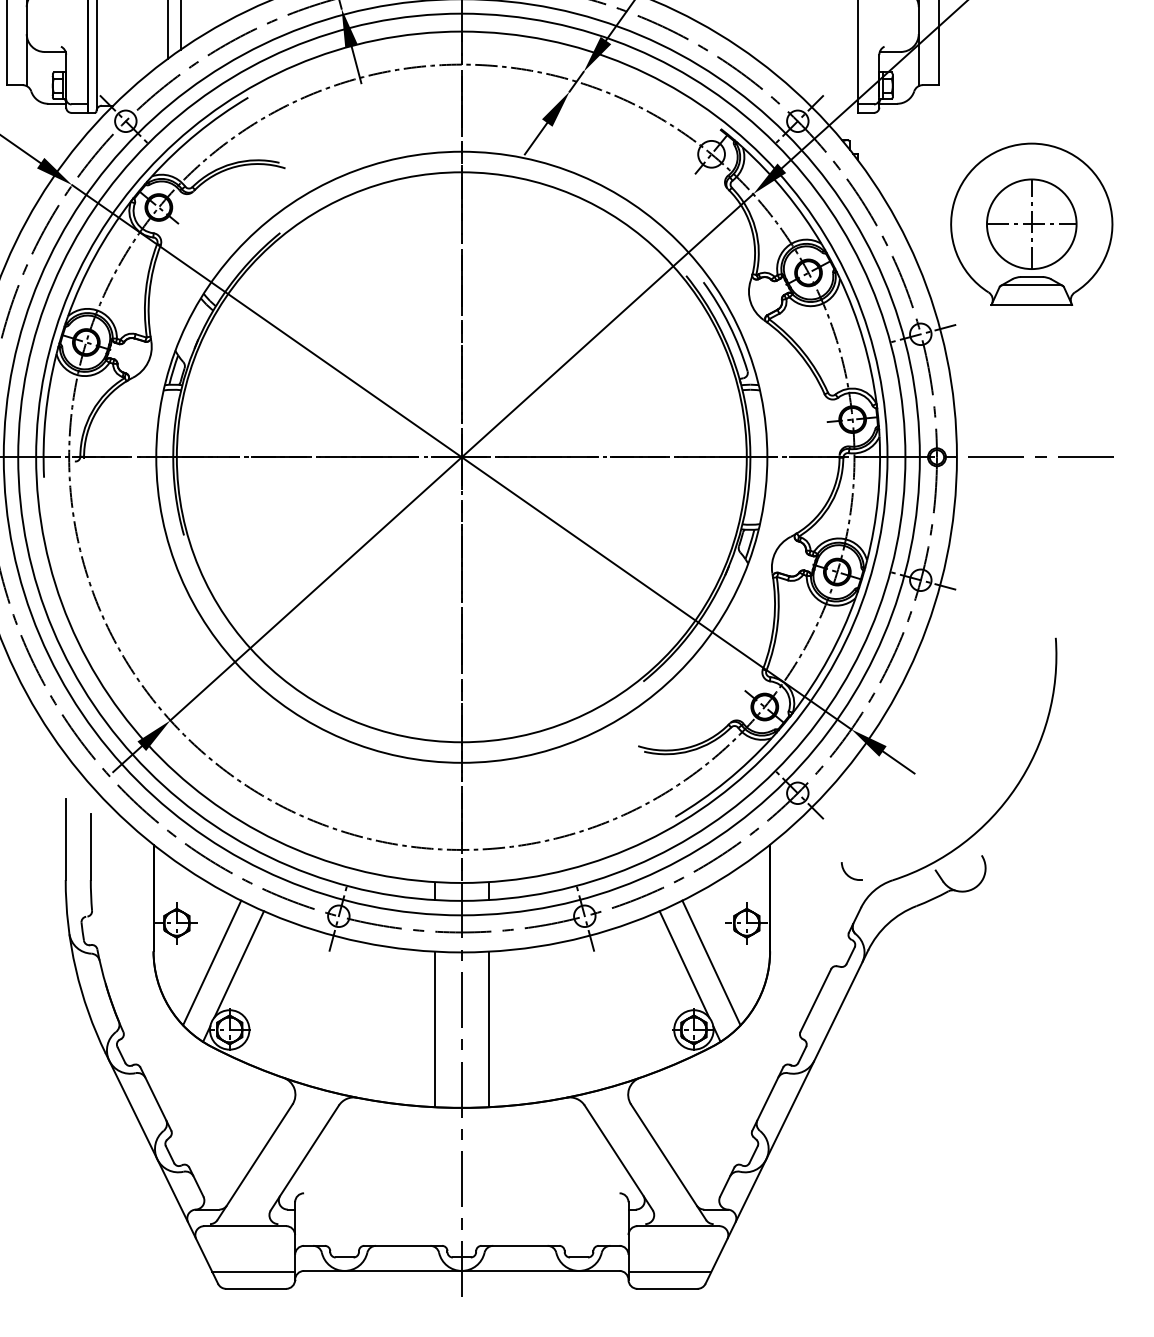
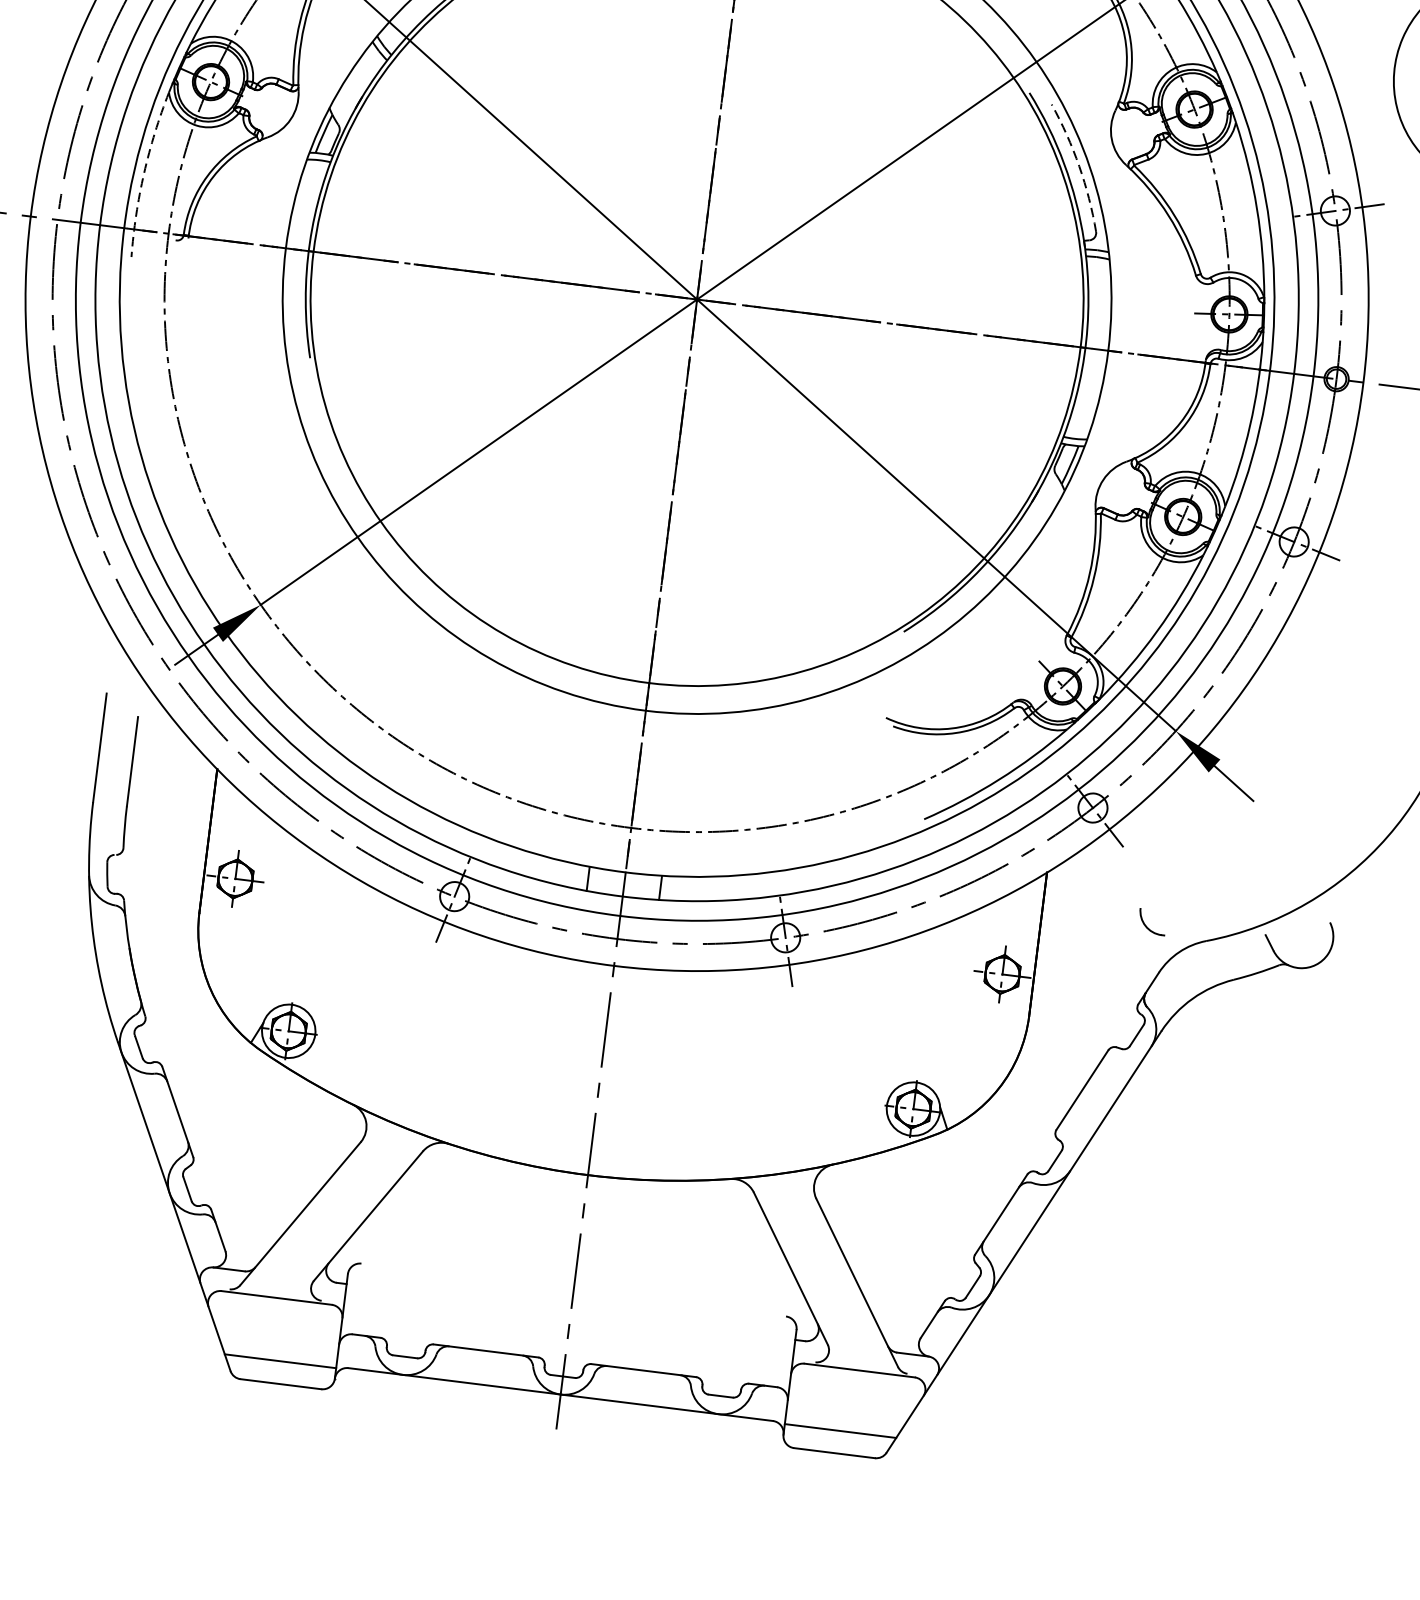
arc: (729, 324) -> (1079, 165), solid -> dashed
arc: (45, 415) -> (143, 173), solid -> dashed
line: (212, 962) -> (276, 937), removed
line: (711, 962) -> (948, 1021), removed
line: (239, 964) -> (312, 944), removed
line: (684, 964) -> (911, 1019), removed
line: (434, 1029) -> (564, 1065), removed
line: (488, 1029) -> (637, 1074), removed

